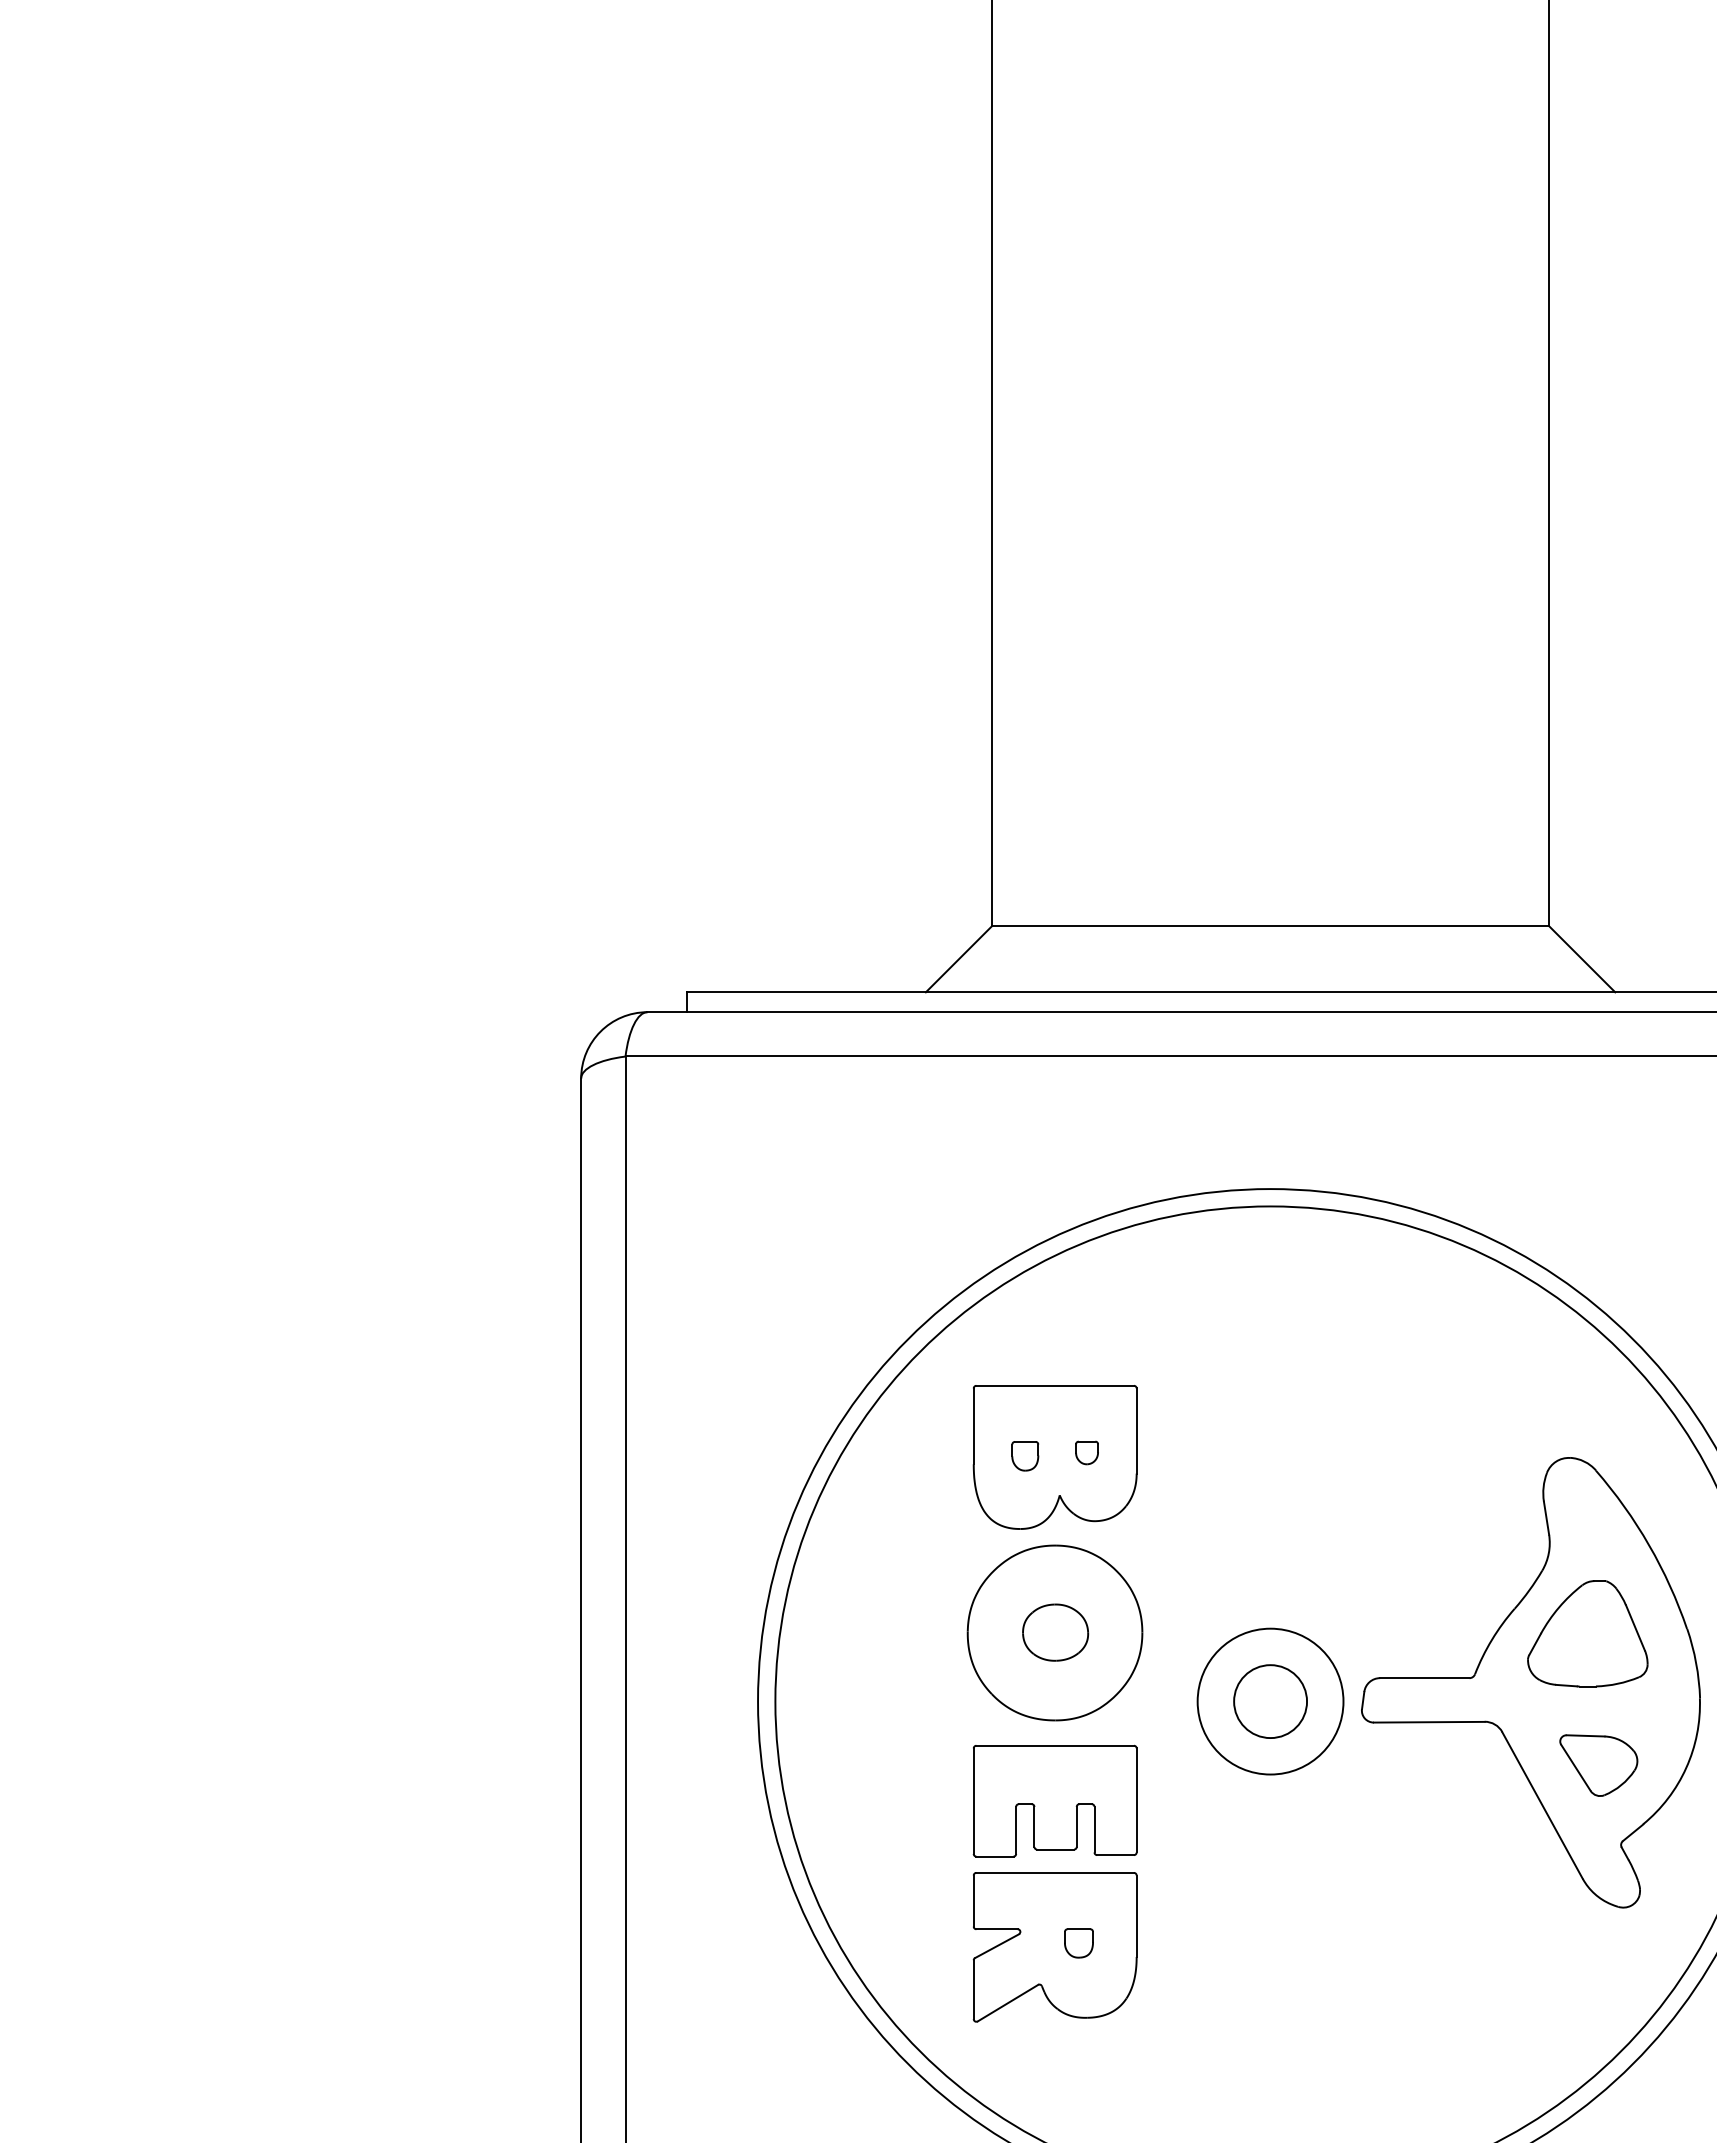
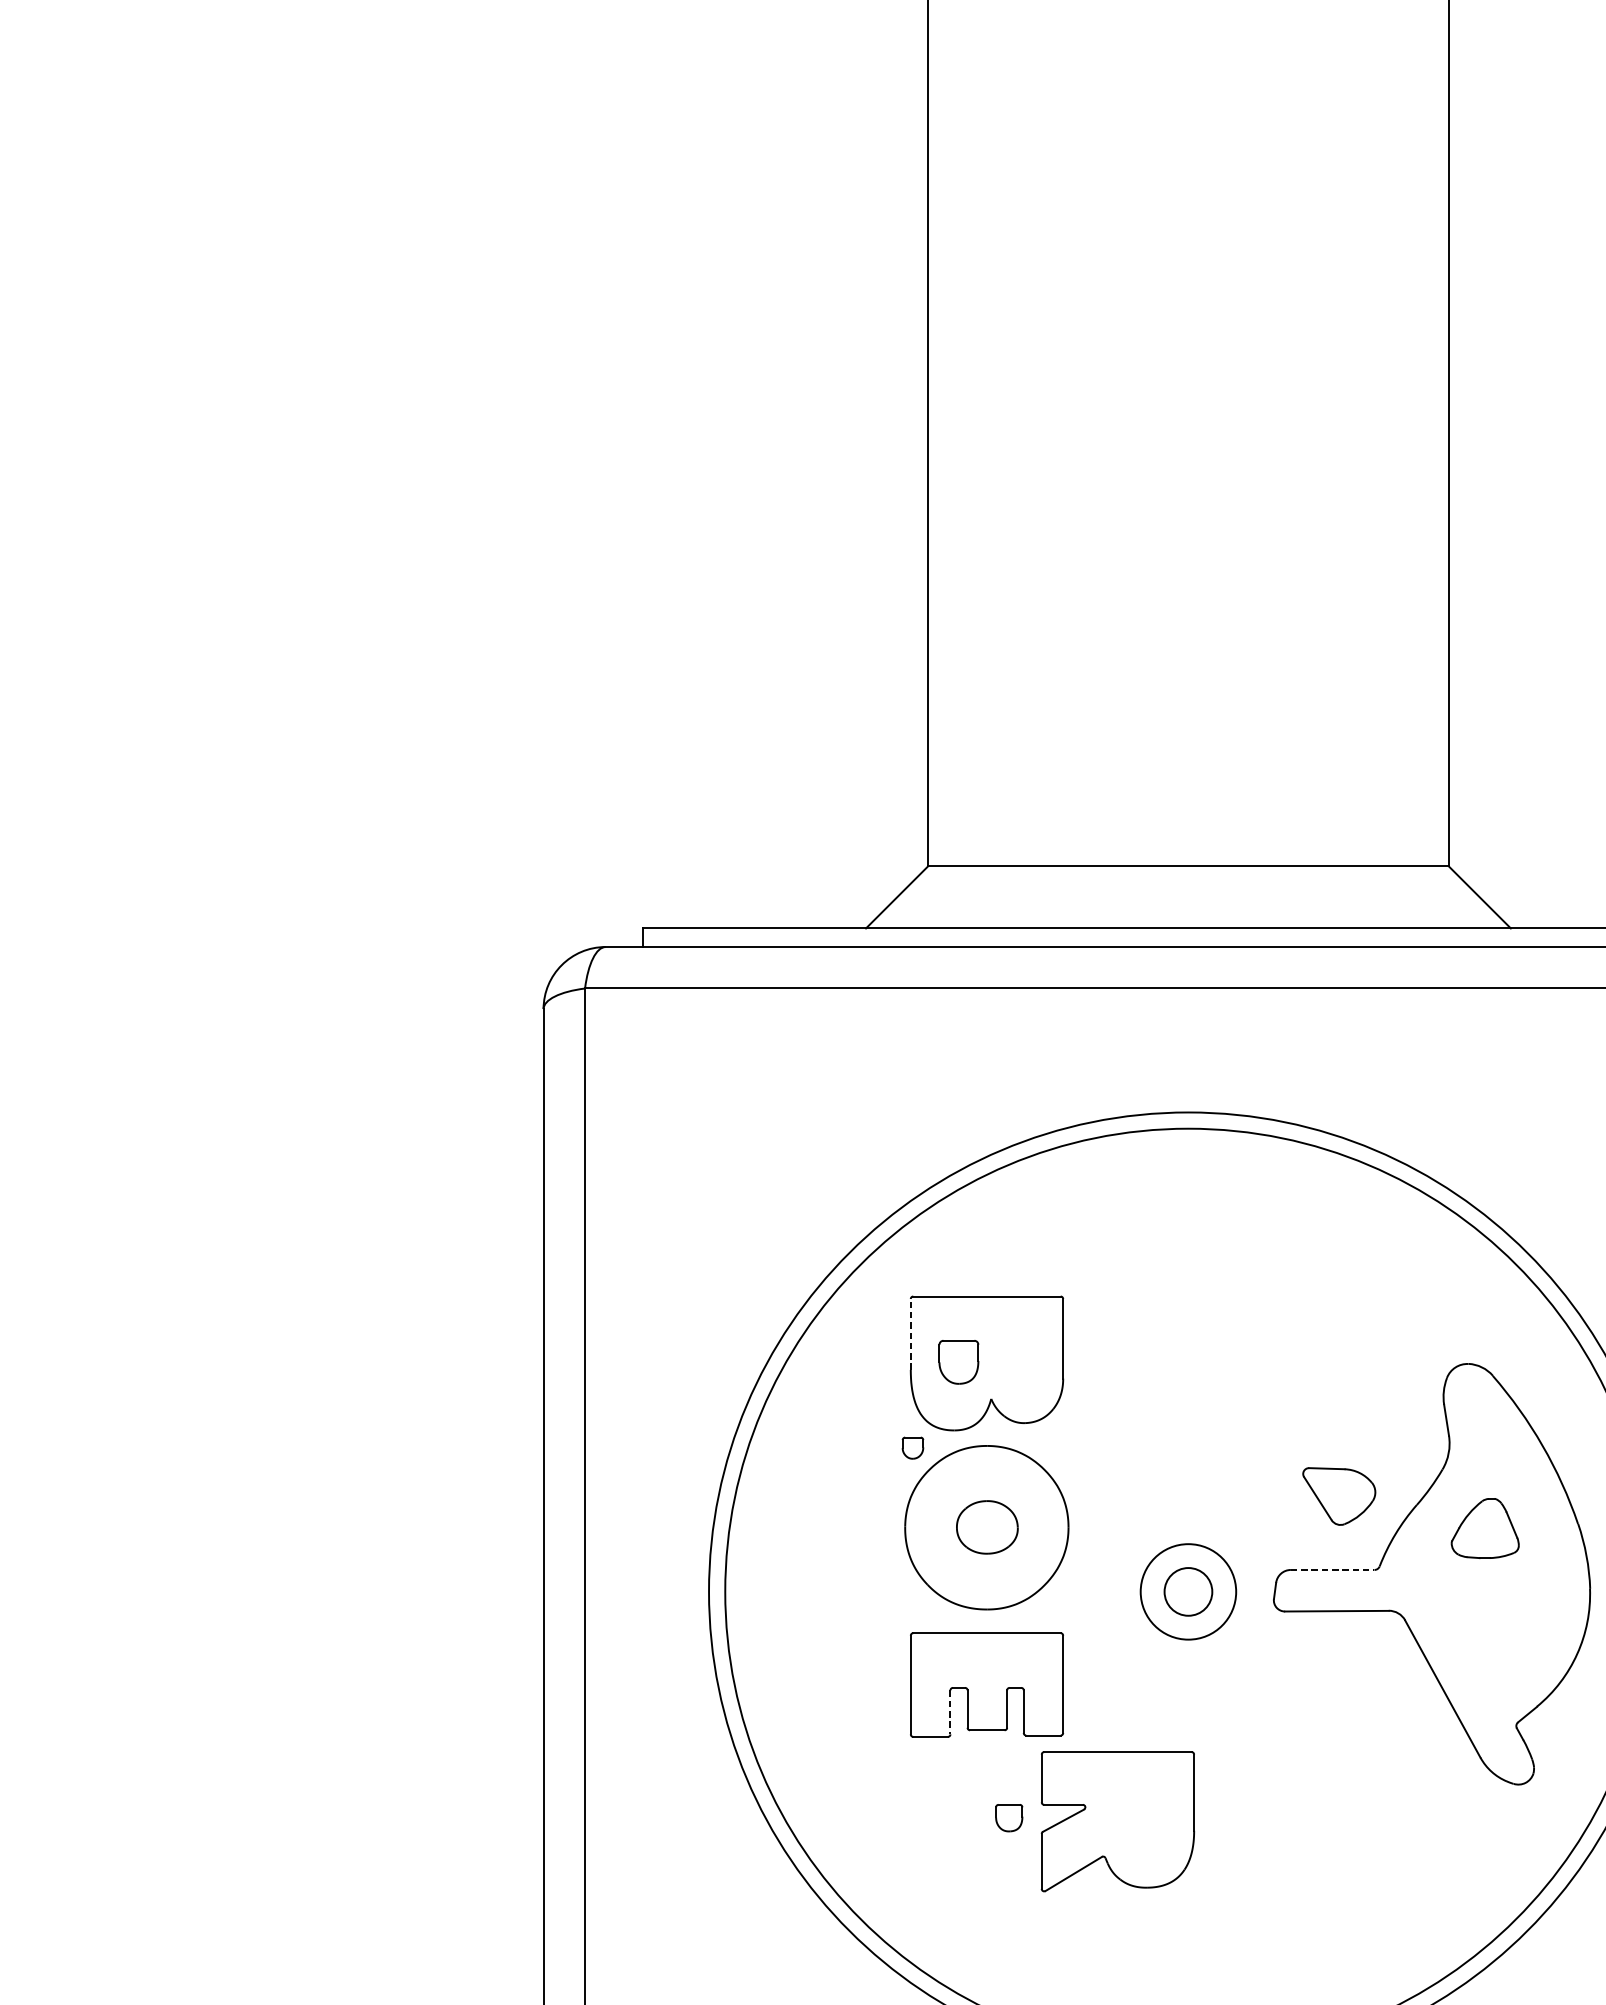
line: (973, 1426) -> (910, 1334), solid -> dashed
part: (1086, 1452) -> (912, 1447), moved
part: (1025, 1456) -> (959, 1362), size x1.6
part: (1587, 1633) -> (1484, 1528), size x0.6
line: (1424, 1678) -> (1332, 1570), solid -> dashed
circle: (1270, 1701) -> (1188, 1591), size x0.7
circle: (1270, 1701) -> (1188, 1591), size x0.7
part: (1598, 1765) -> (1338, 1496), moved
line: (1016, 1830) -> (950, 1712), solid -> dashed
part: (1054, 1947) -> (1117, 1821), moved

